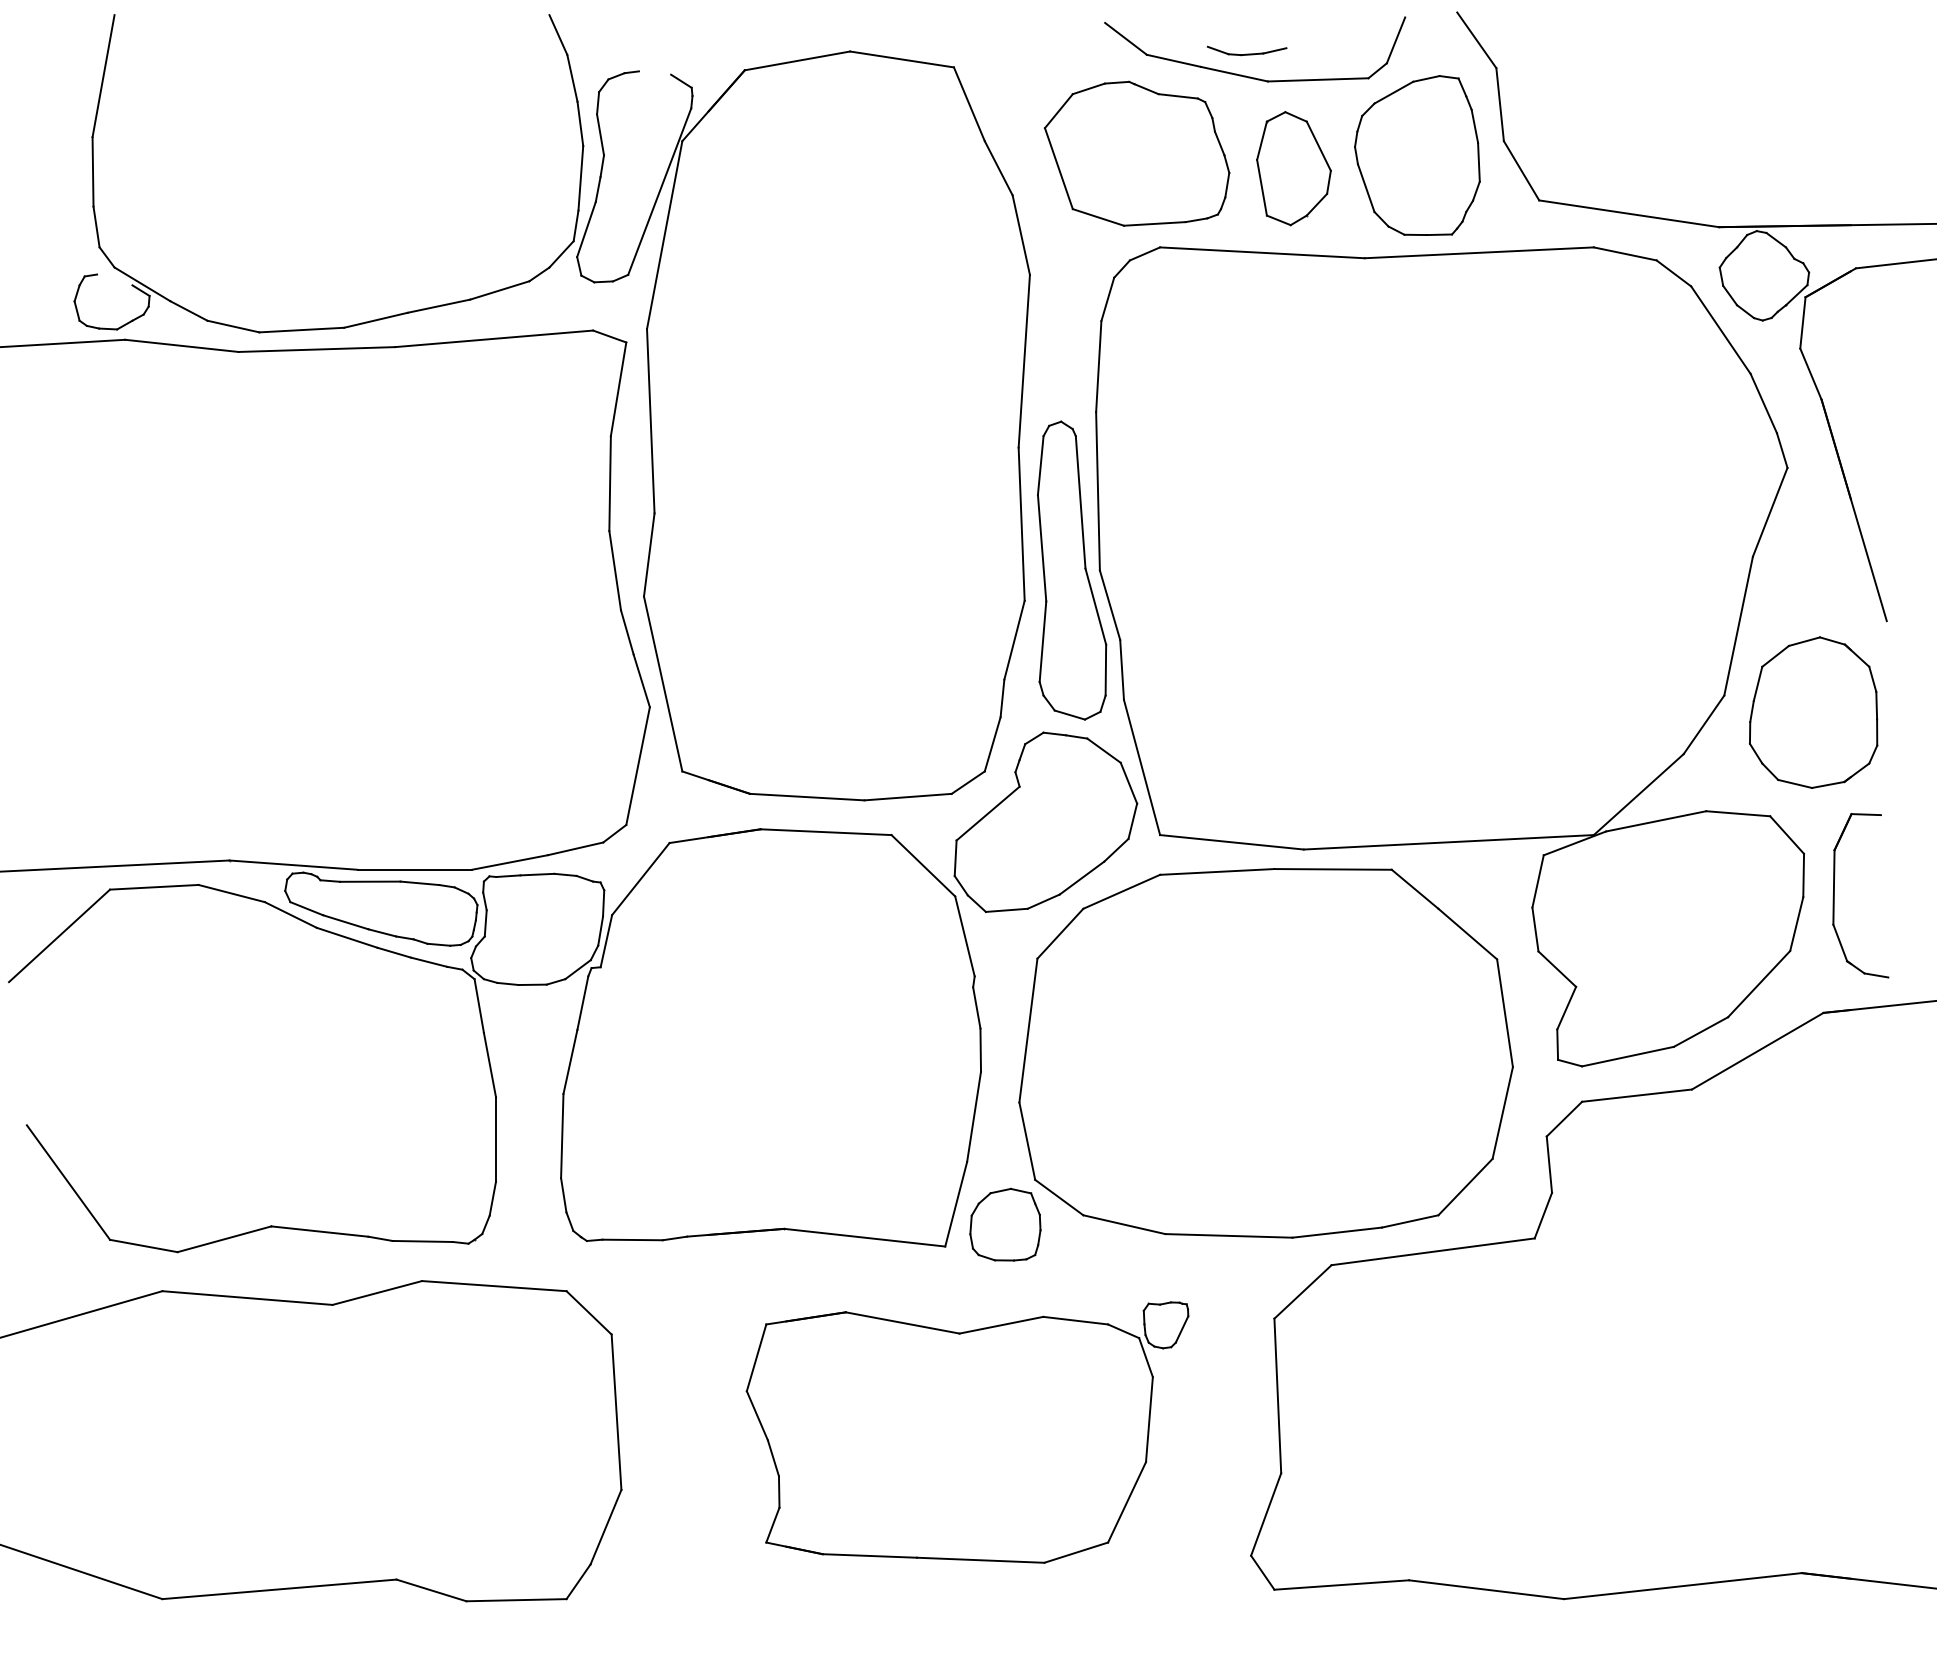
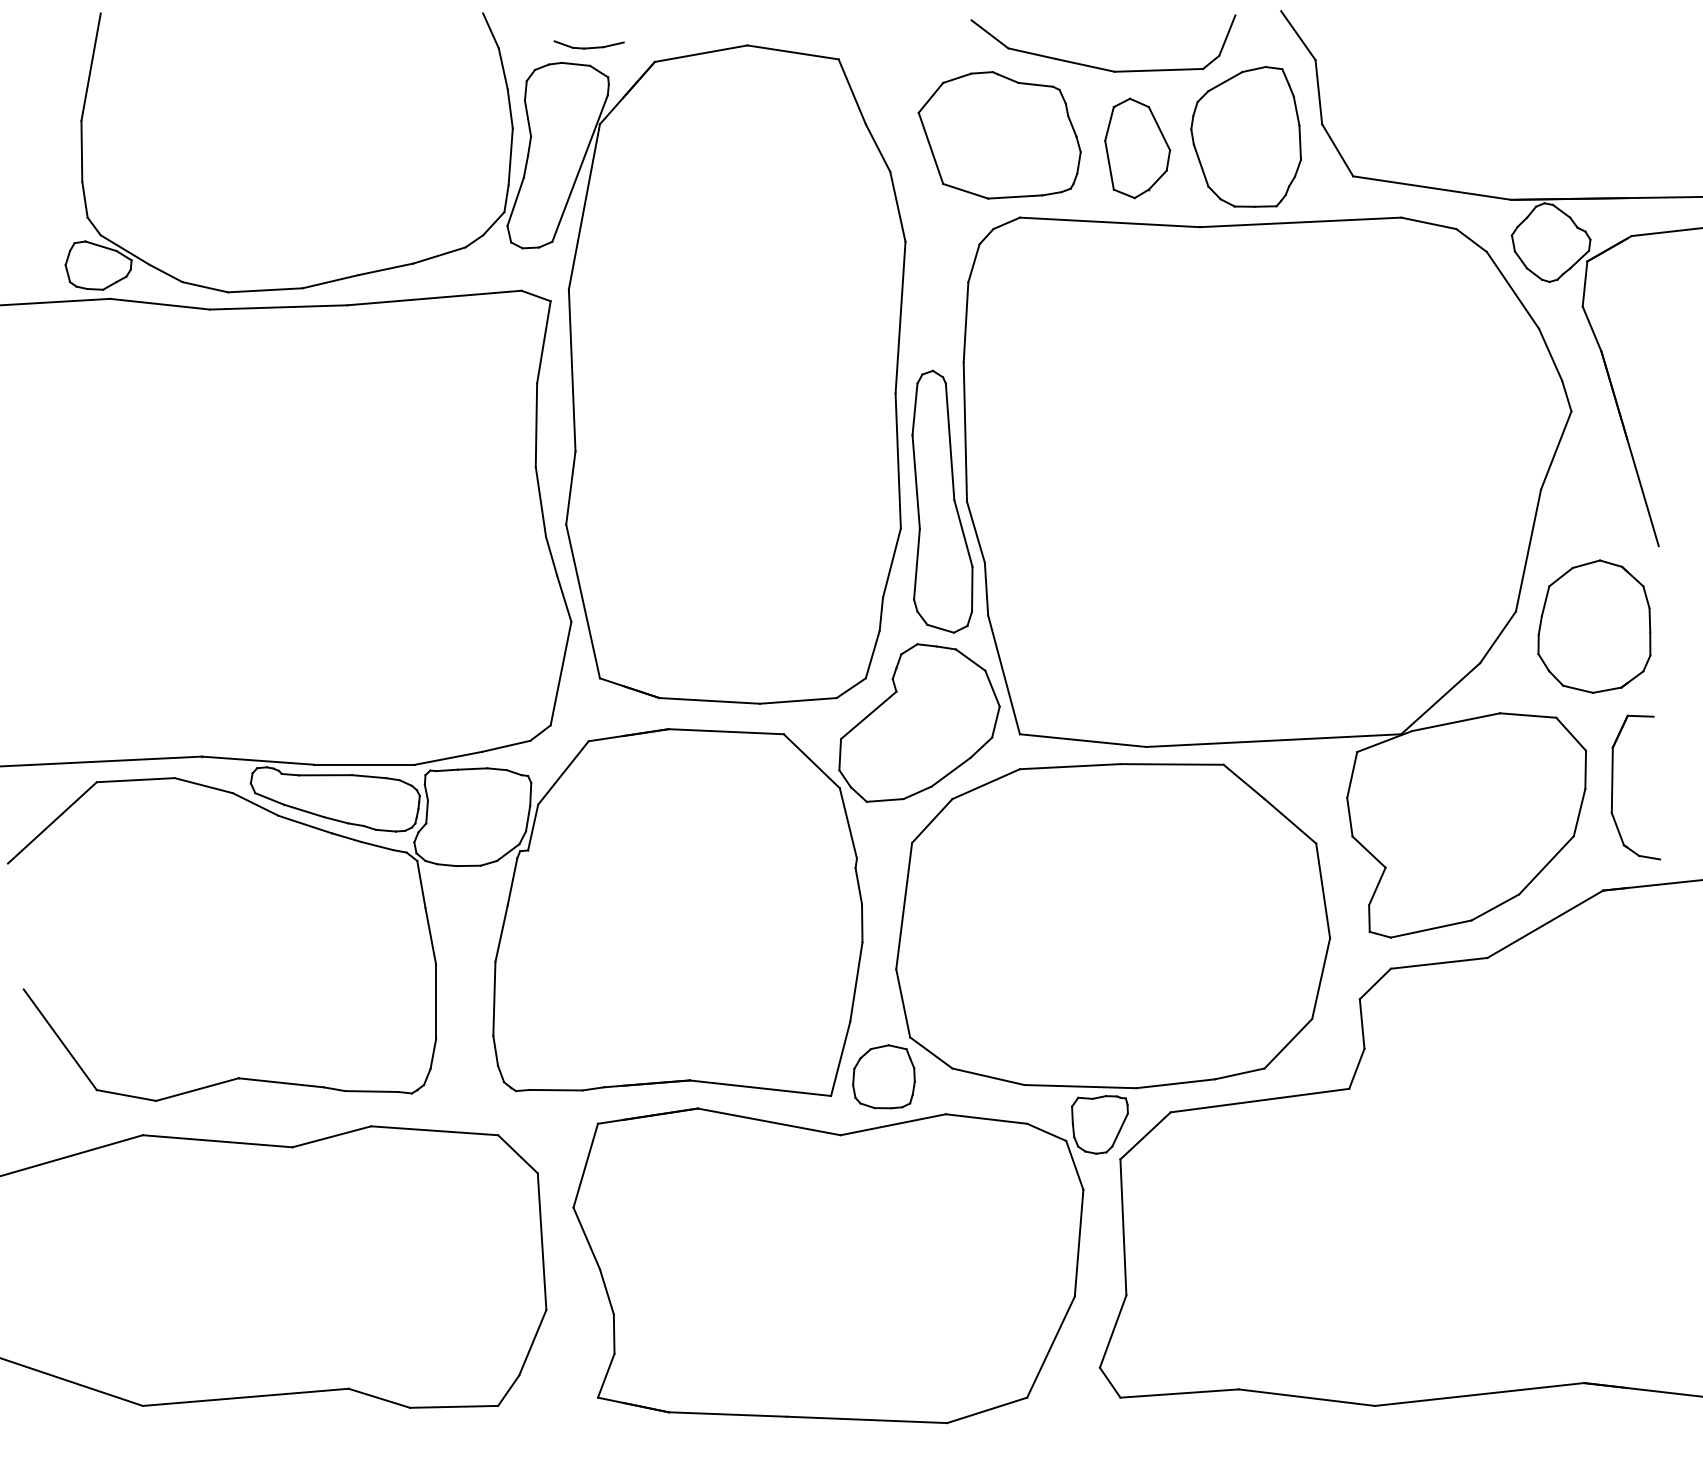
part: (1246, 50) -> (588, 44), moved
line: (655, 72) -> (576, 63), added
line: (114, 279) -> (100, 245), added
part: (967, 1432) -> (850, 1259), size x1.43

